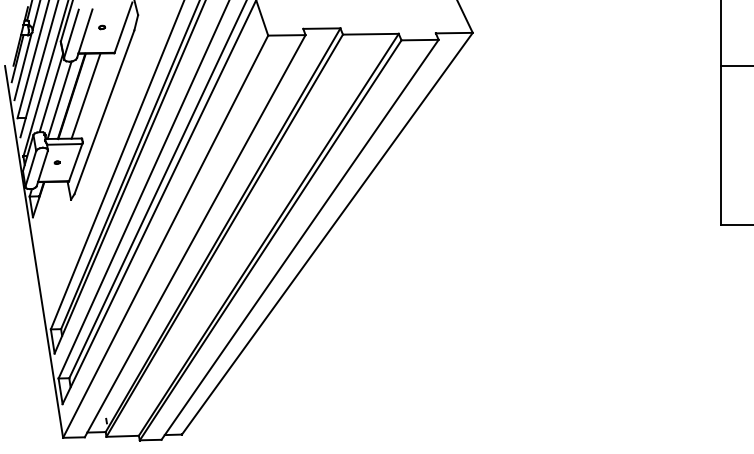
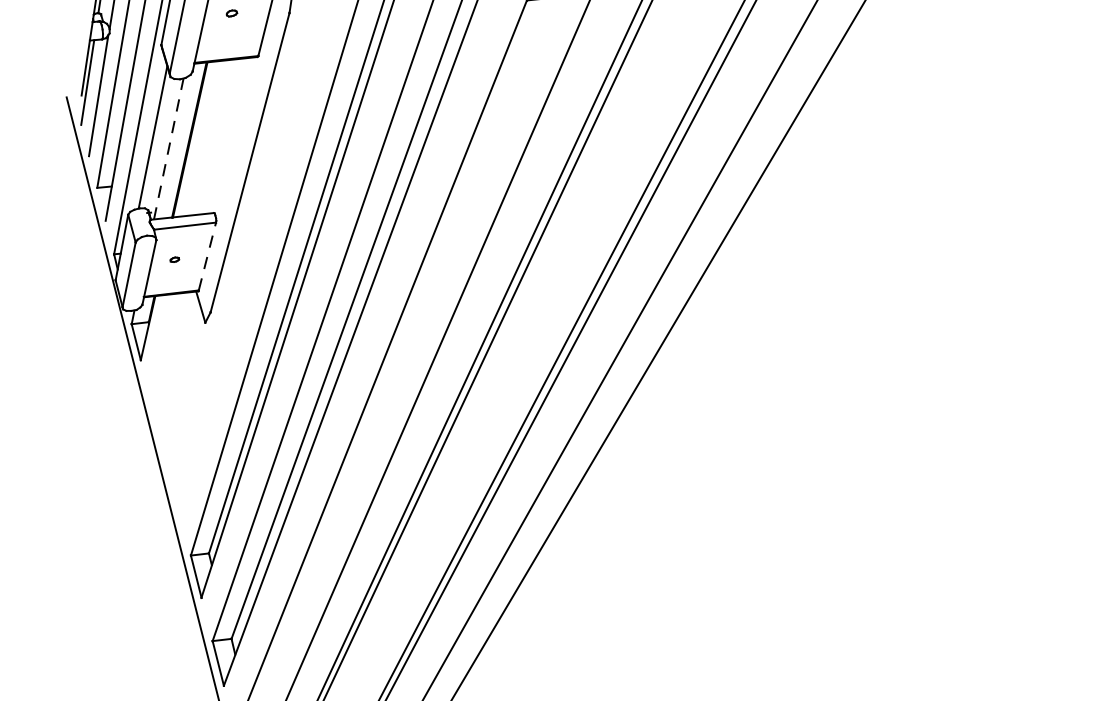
line: (85, 95) -> (213, 136), removed
line: (59, 100) -> (168, 149), solid -> dashed
line: (75, 162) -> (207, 256), solid -> dashed

